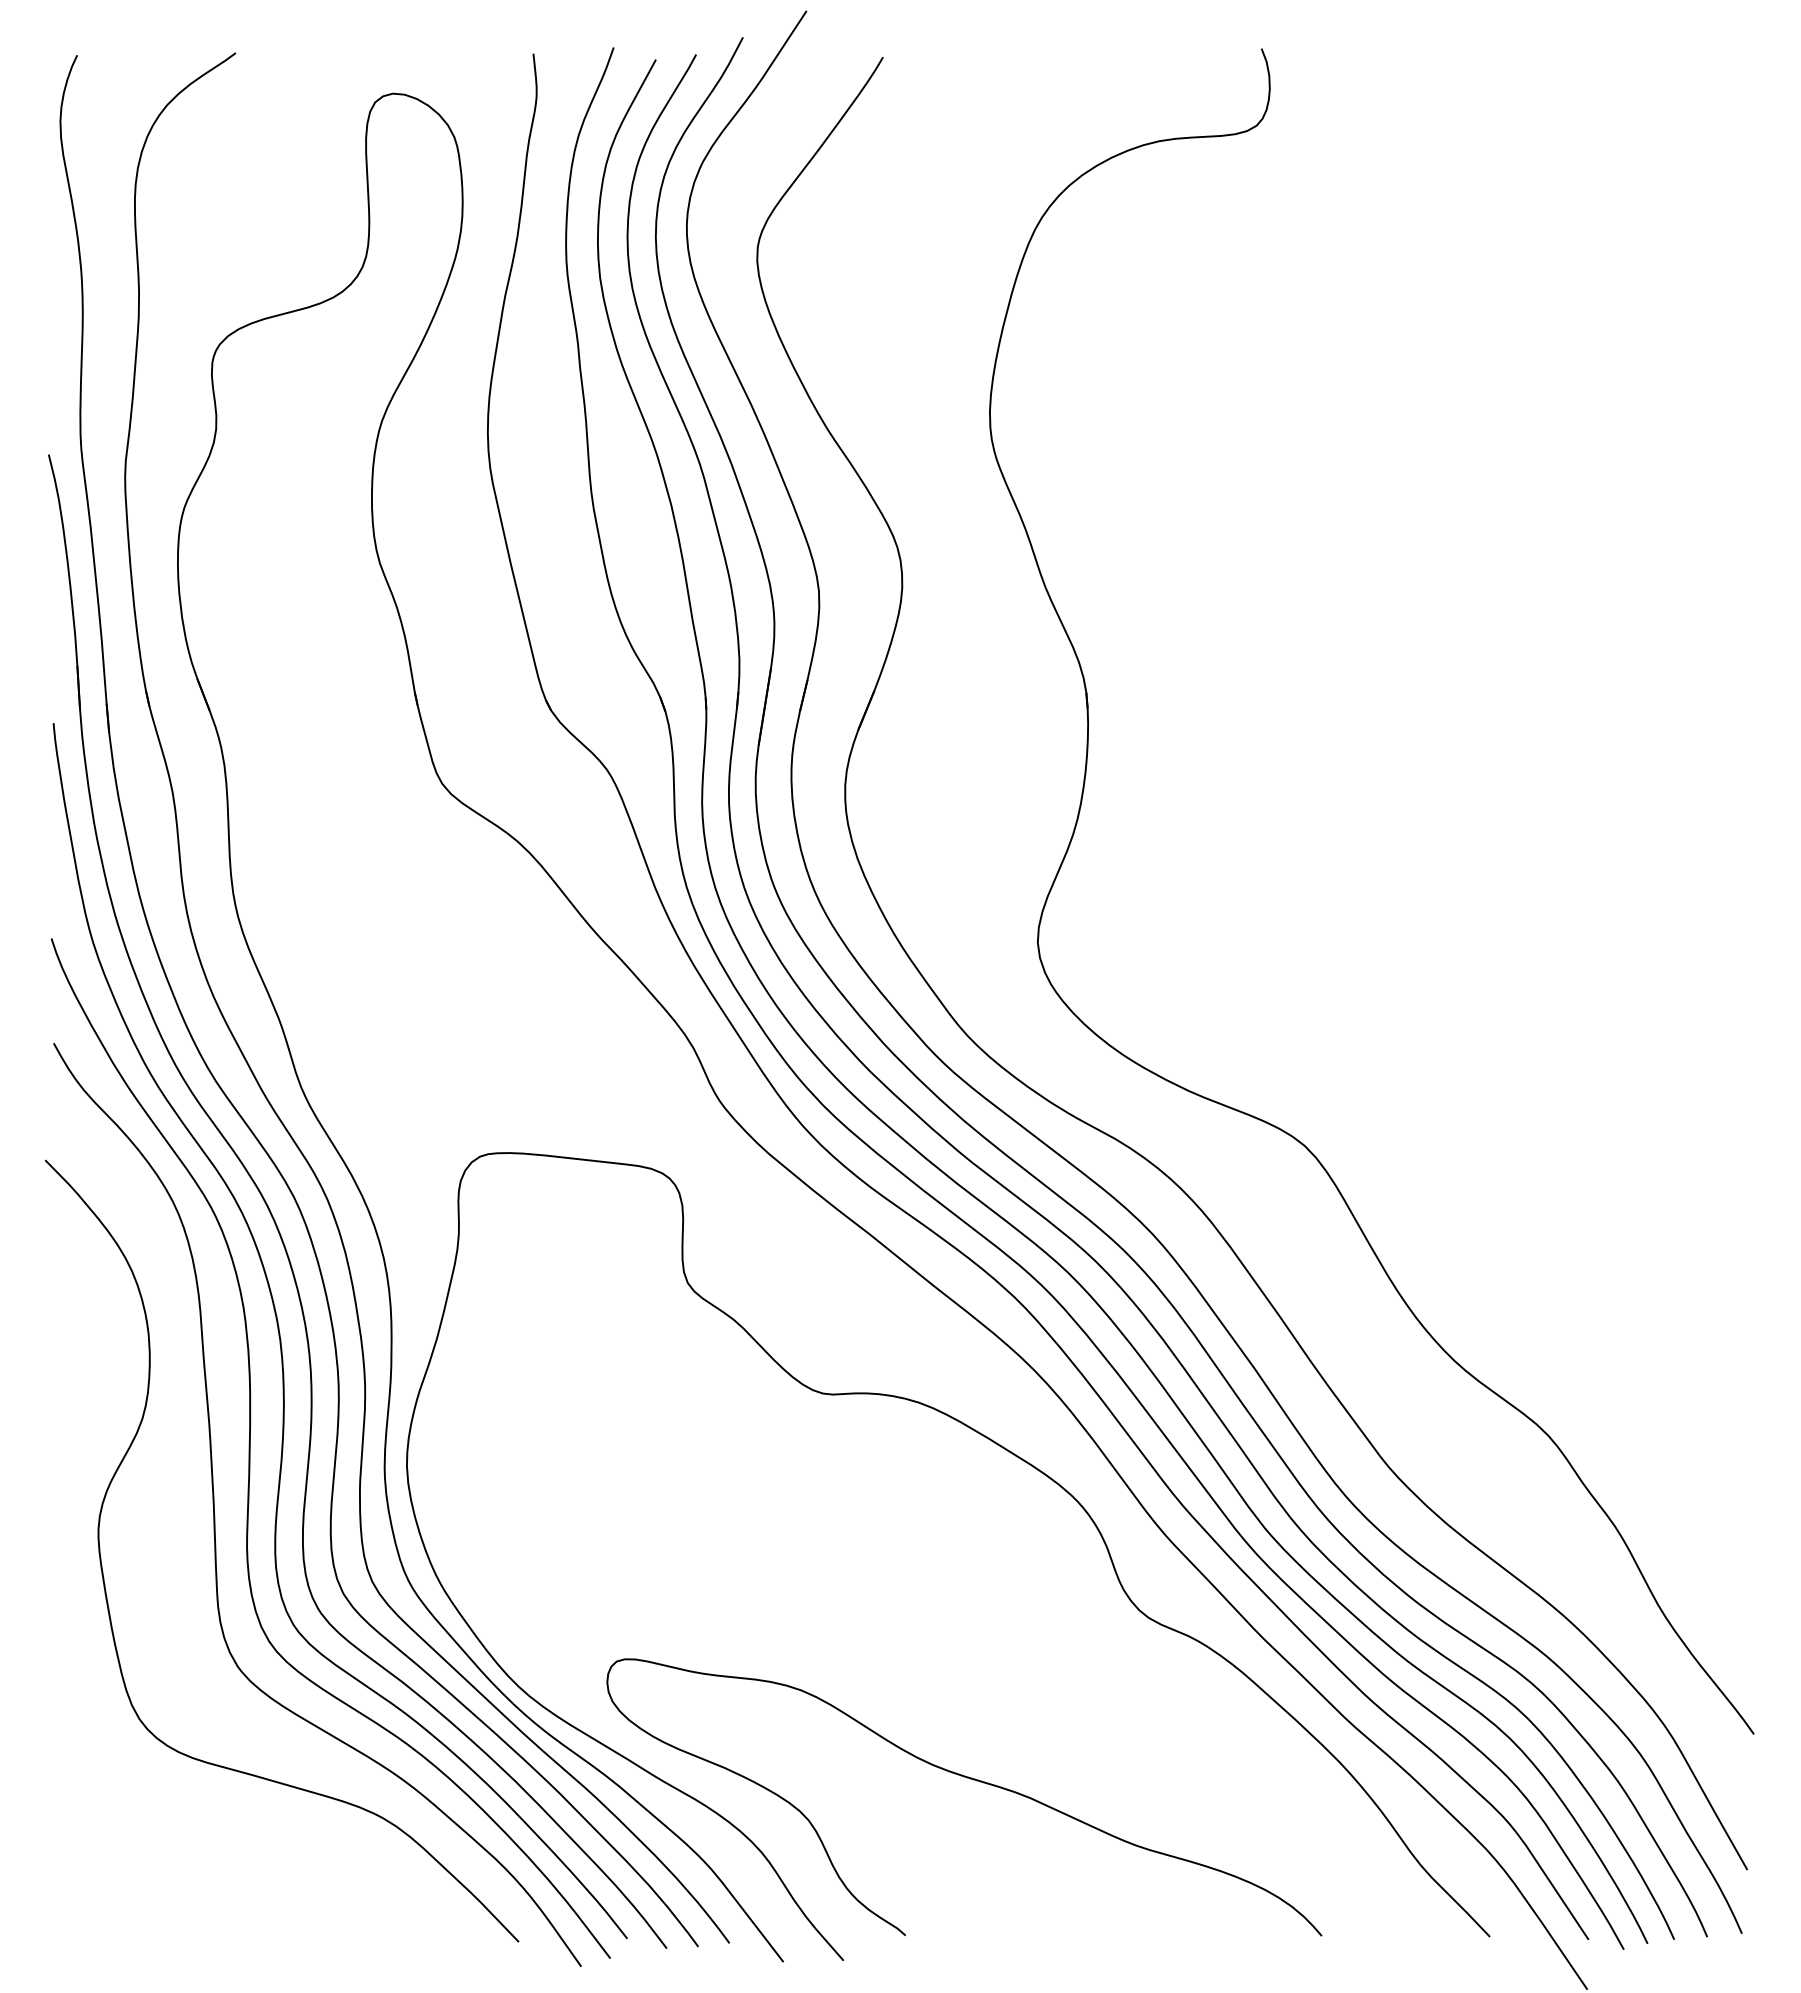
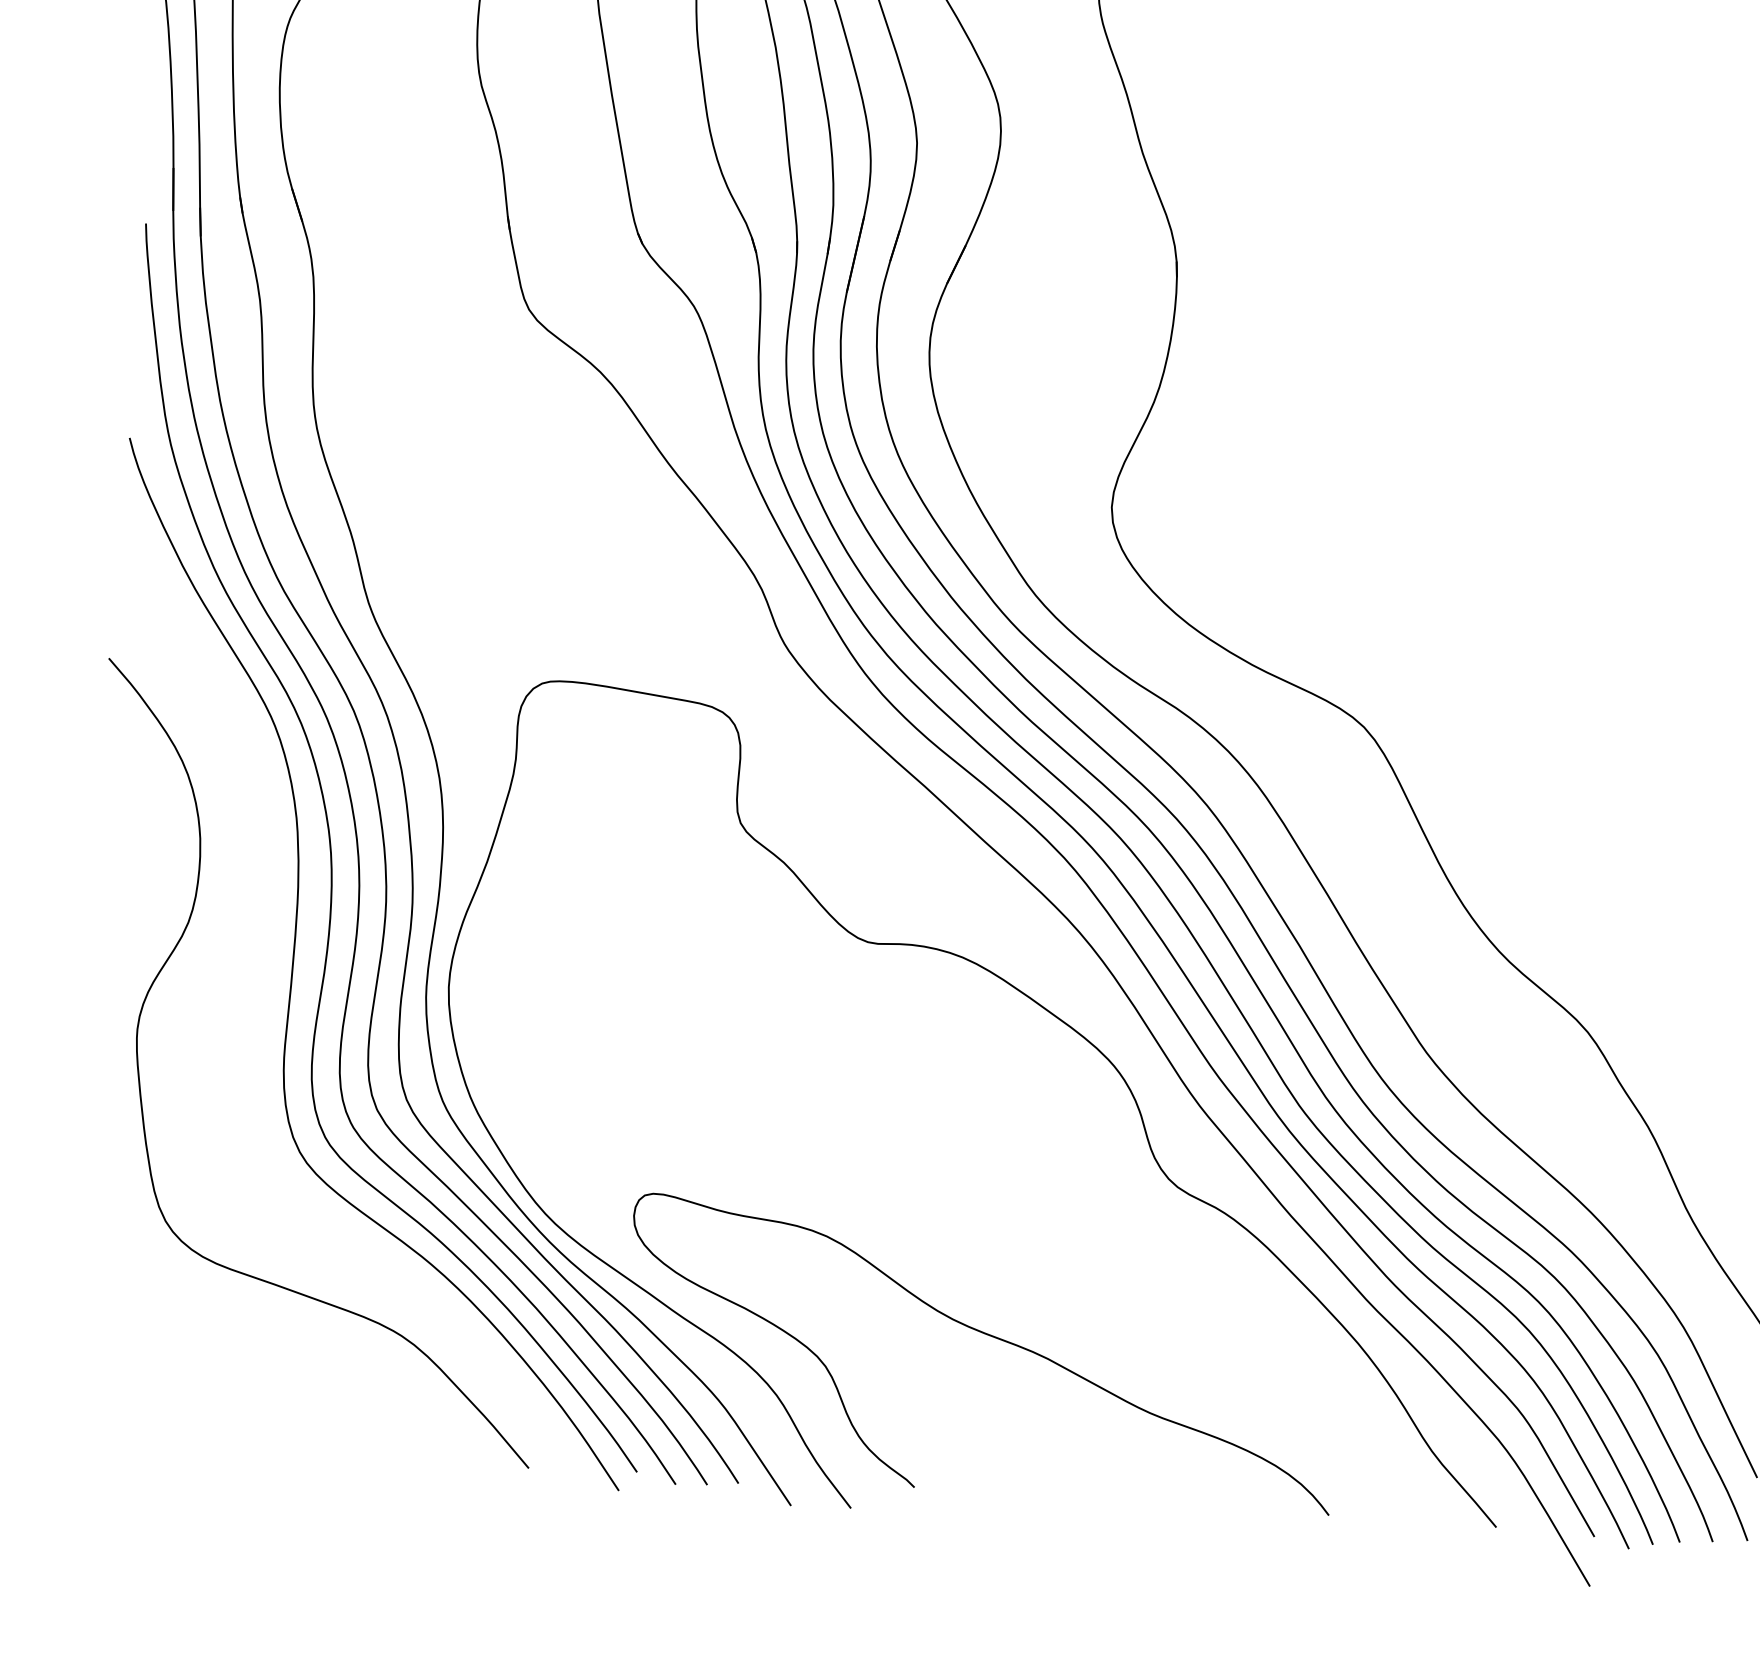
curve: (215, 1515) -> (254, 1023), removed

